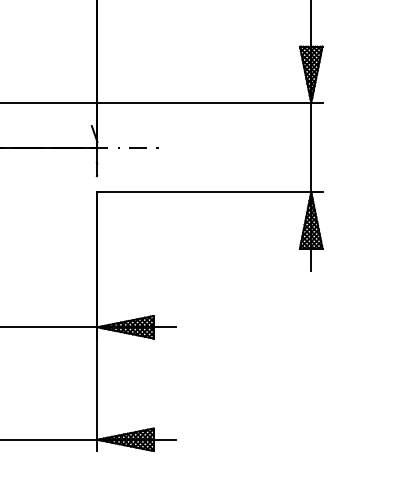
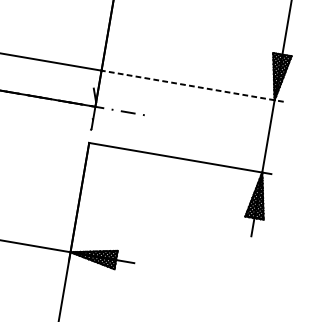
line: (210, 102) -> (193, 85), solid -> dashed

